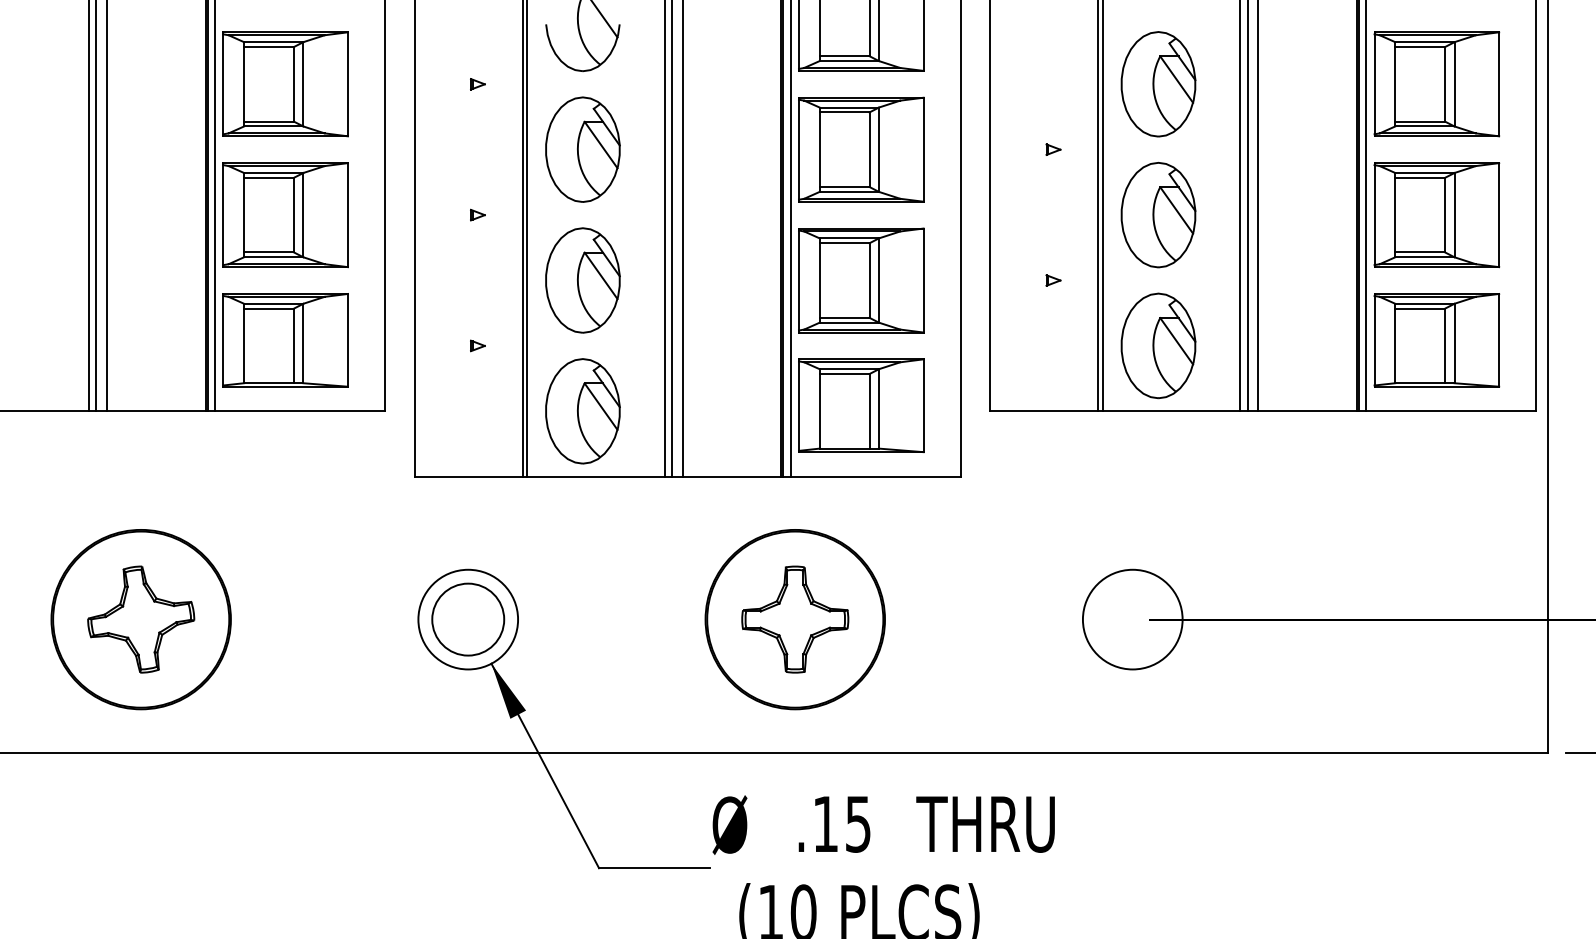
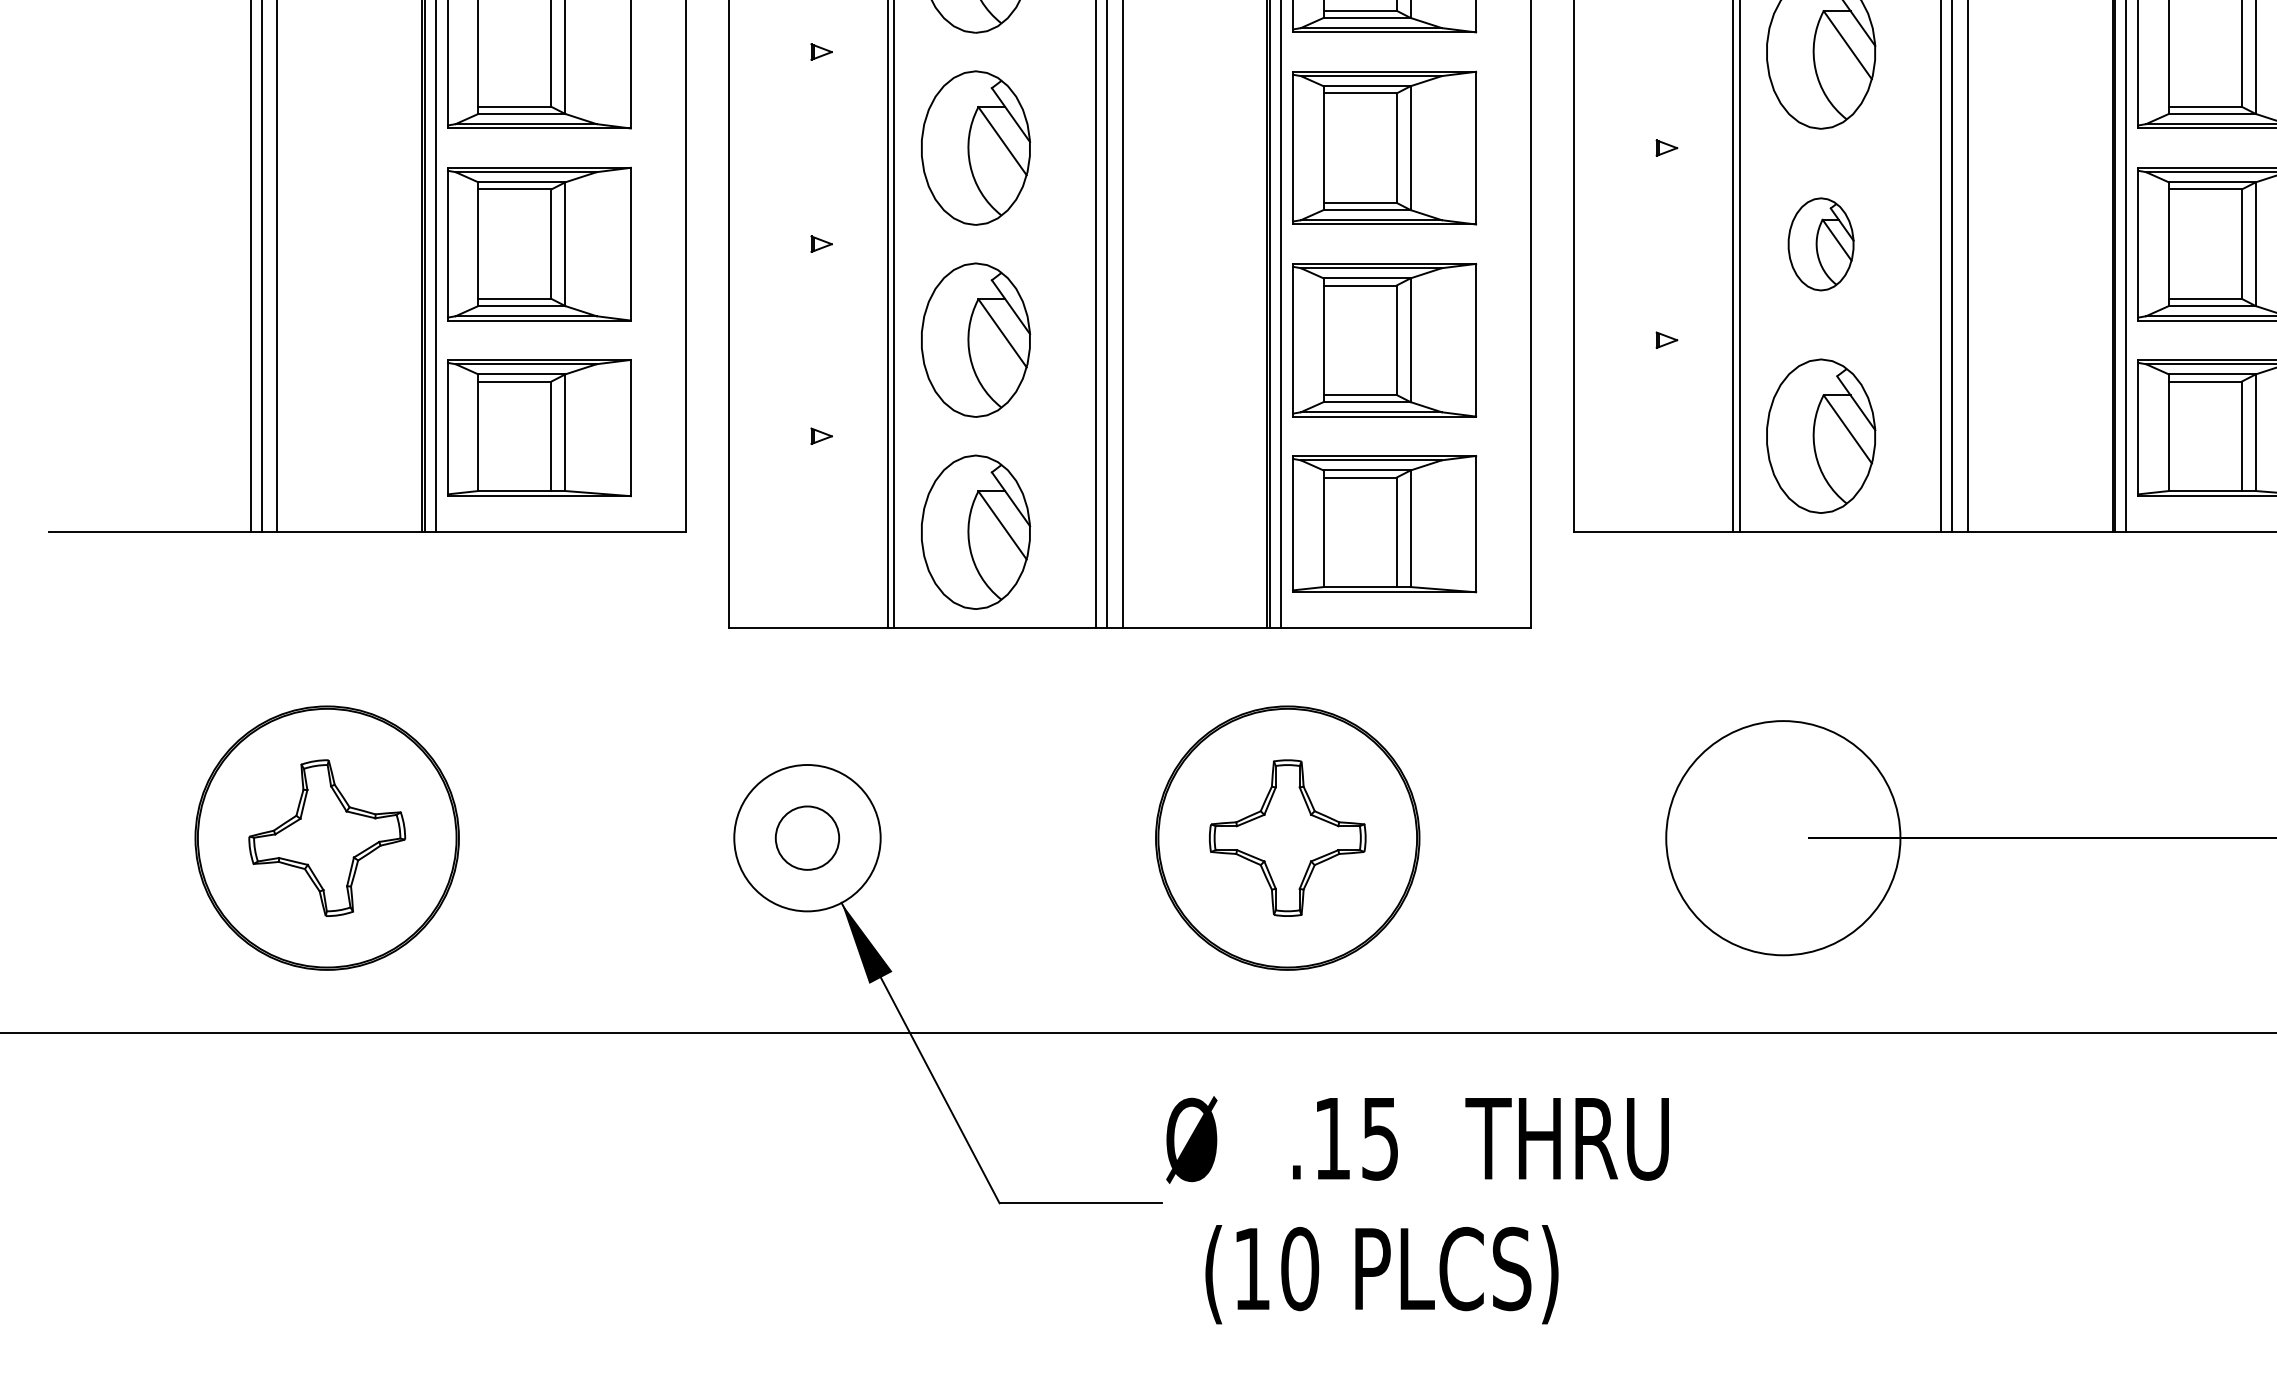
part: (1158, 215) -> (1821, 244), size x0.6
circle: (468, 619) -> (807, 838), size x0.6
circle: (1132, 619) -> (1782, 838), size x1.6

